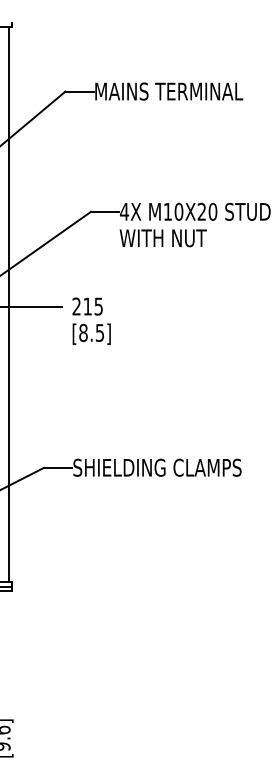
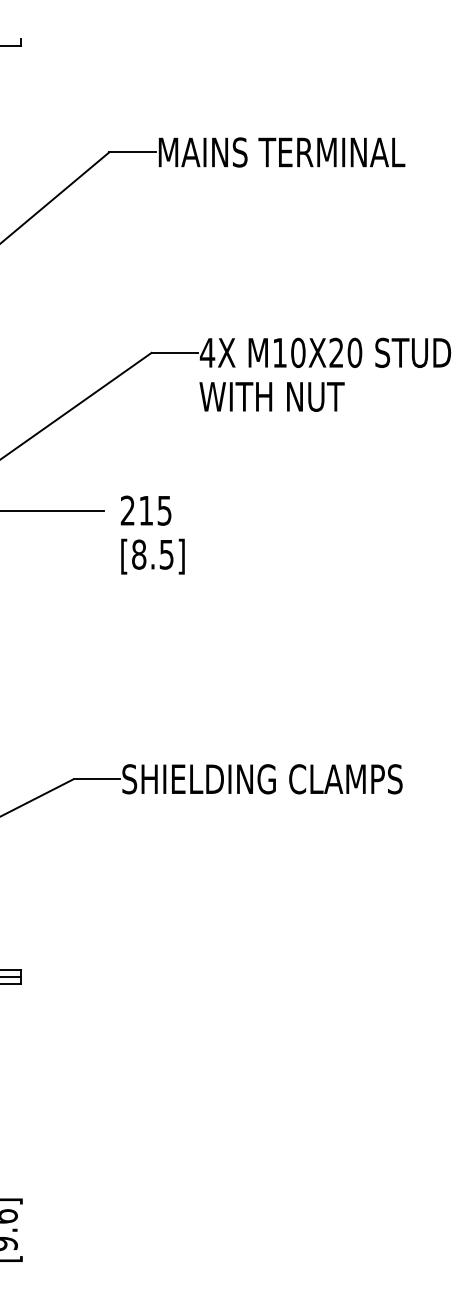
line: (8, 304) -> (14, 507), removed

